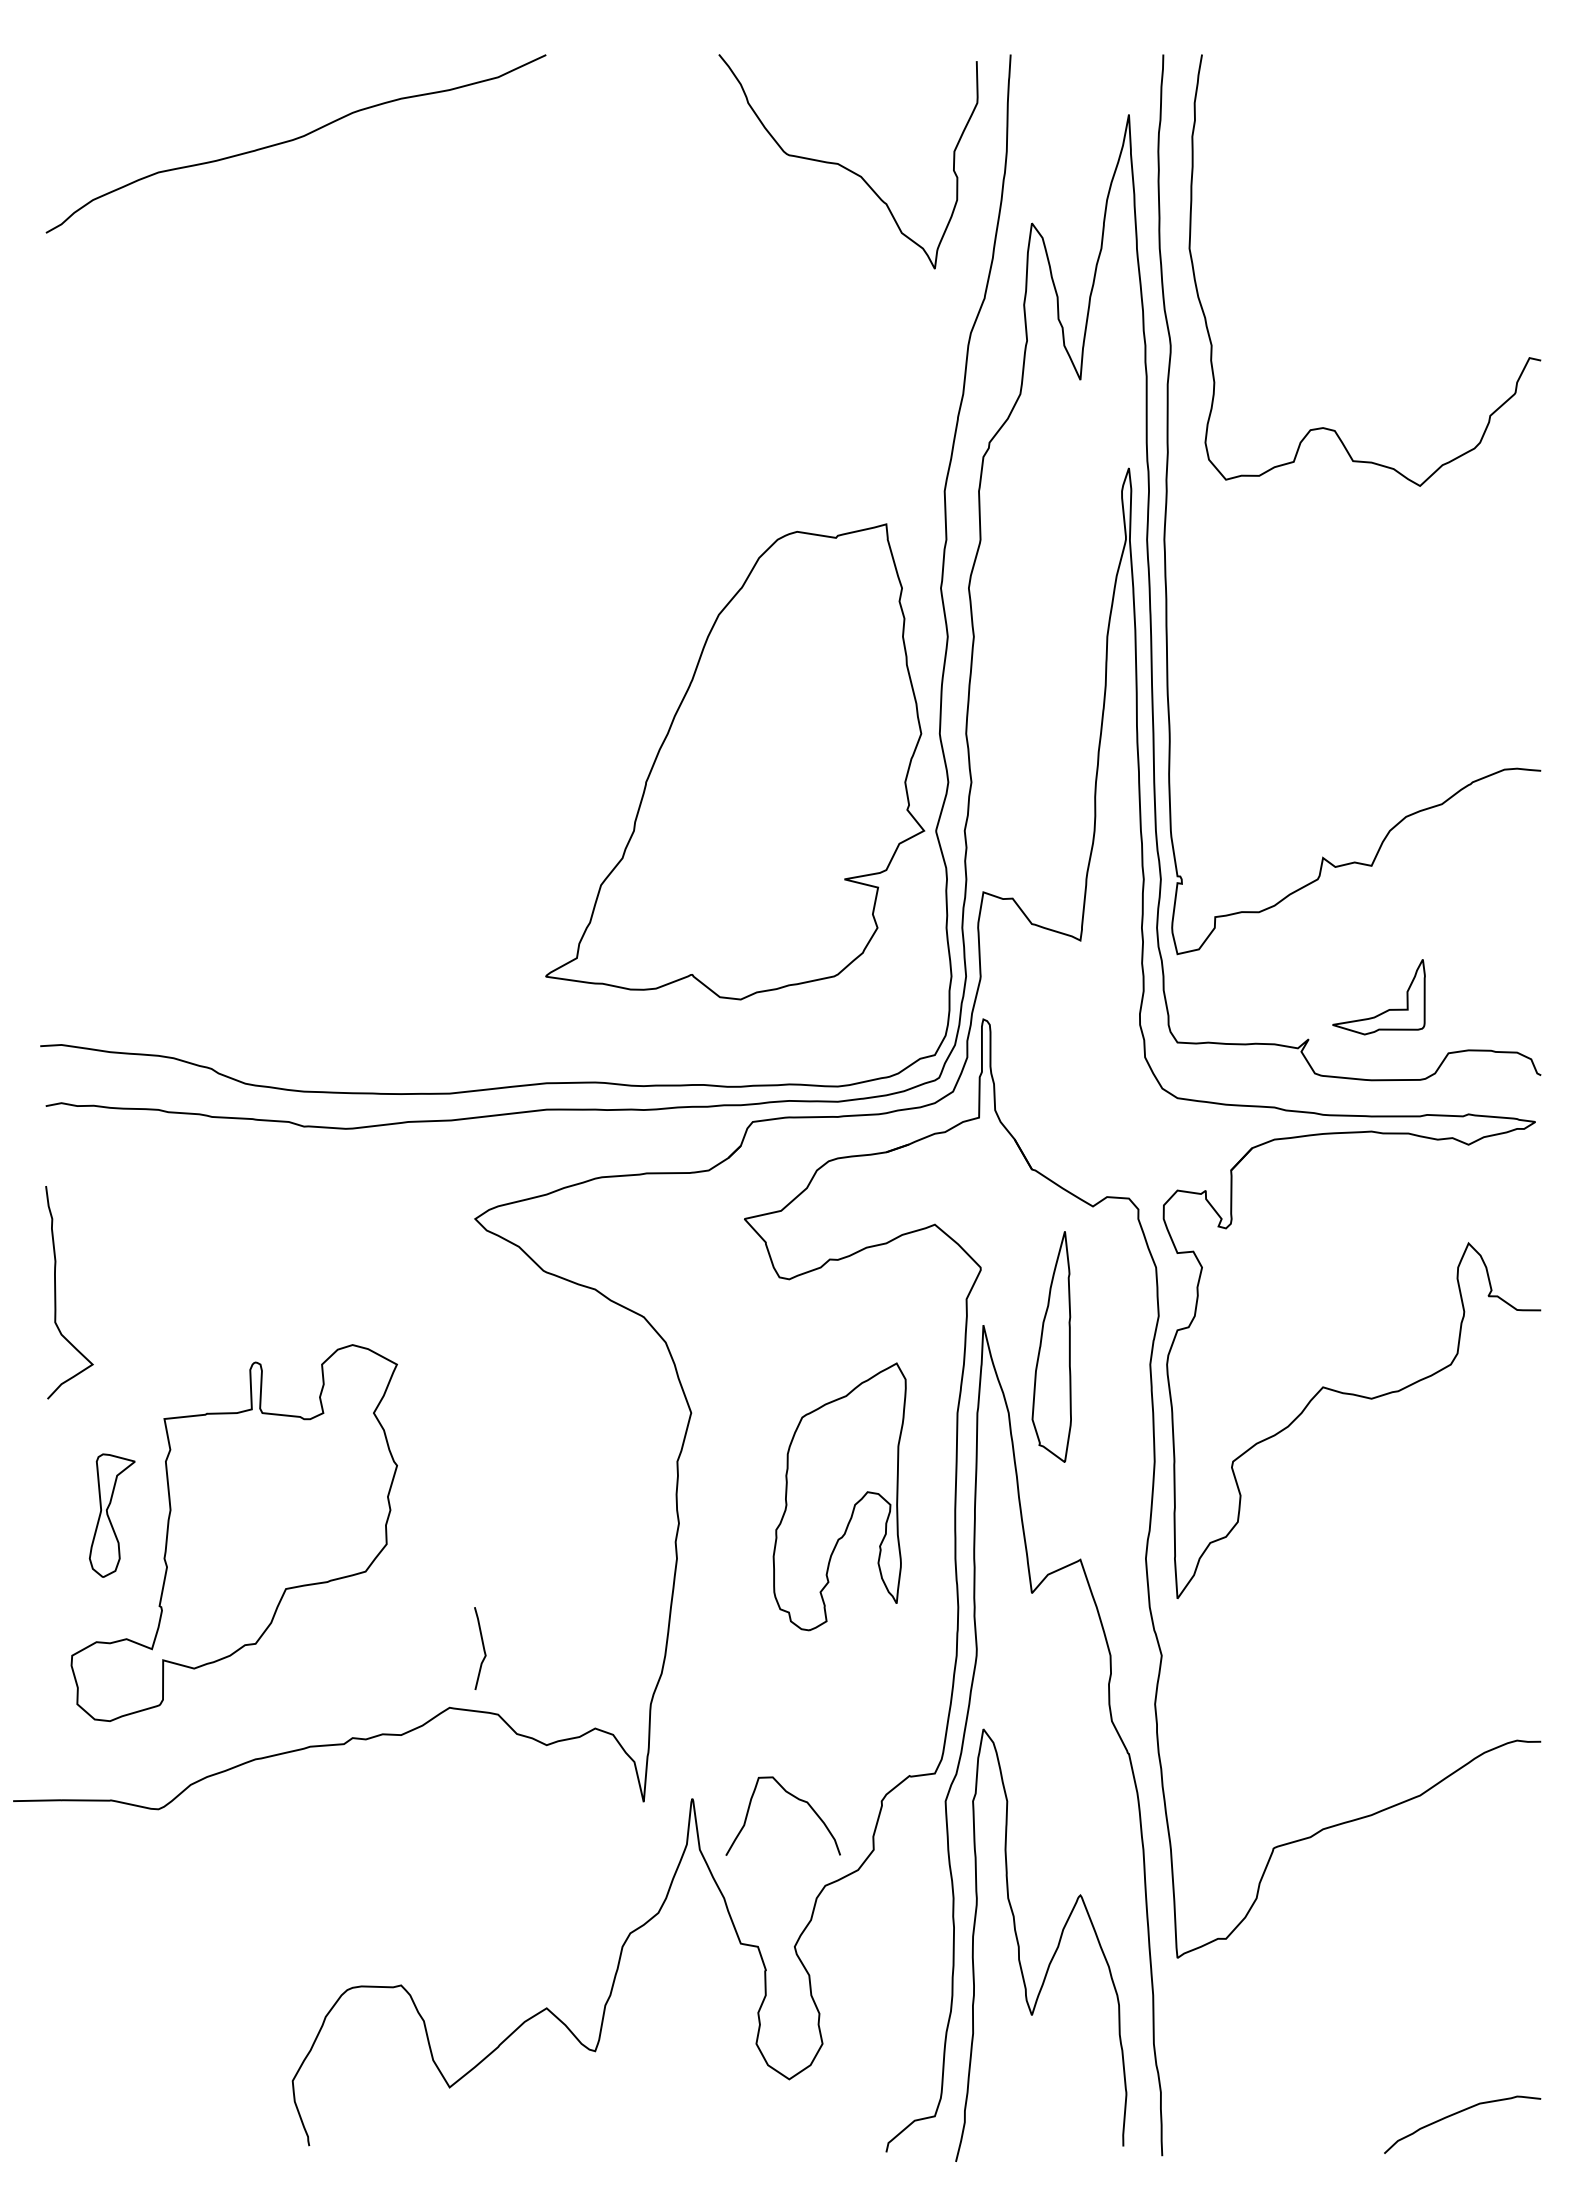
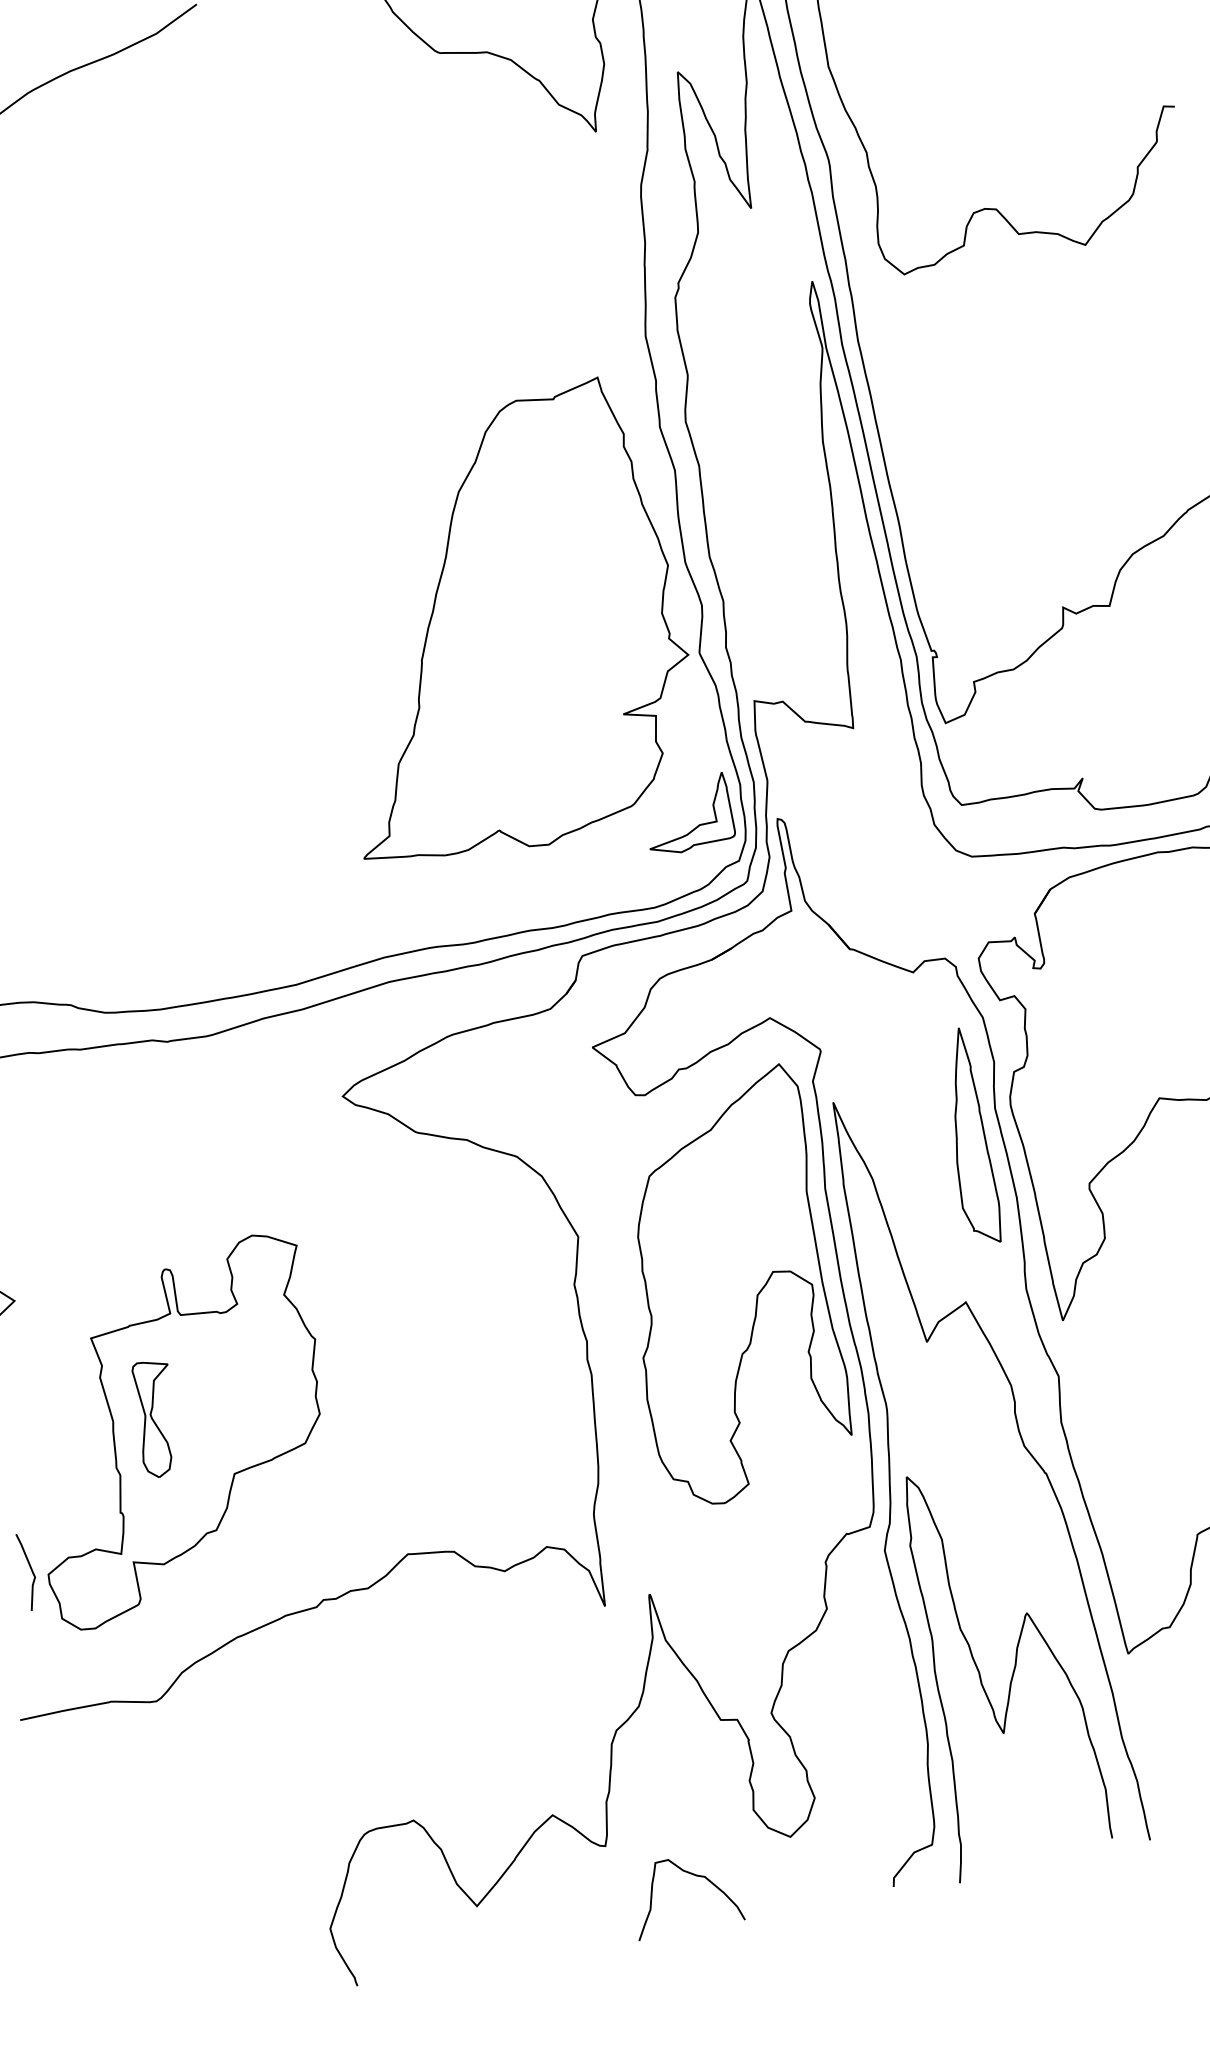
part: (1385, 1010) -> (696, 826), moved
part: (1051, 1346) -> (967, 1137), moved
part: (839, 1496) -> (730, 1287), size x1.67
part: (111, 1515) -> (155, 1418), moved
curve: (482, 1647) -> (30, 1570), moved
curve: (795, 1798) -> (693, 1875), moved

